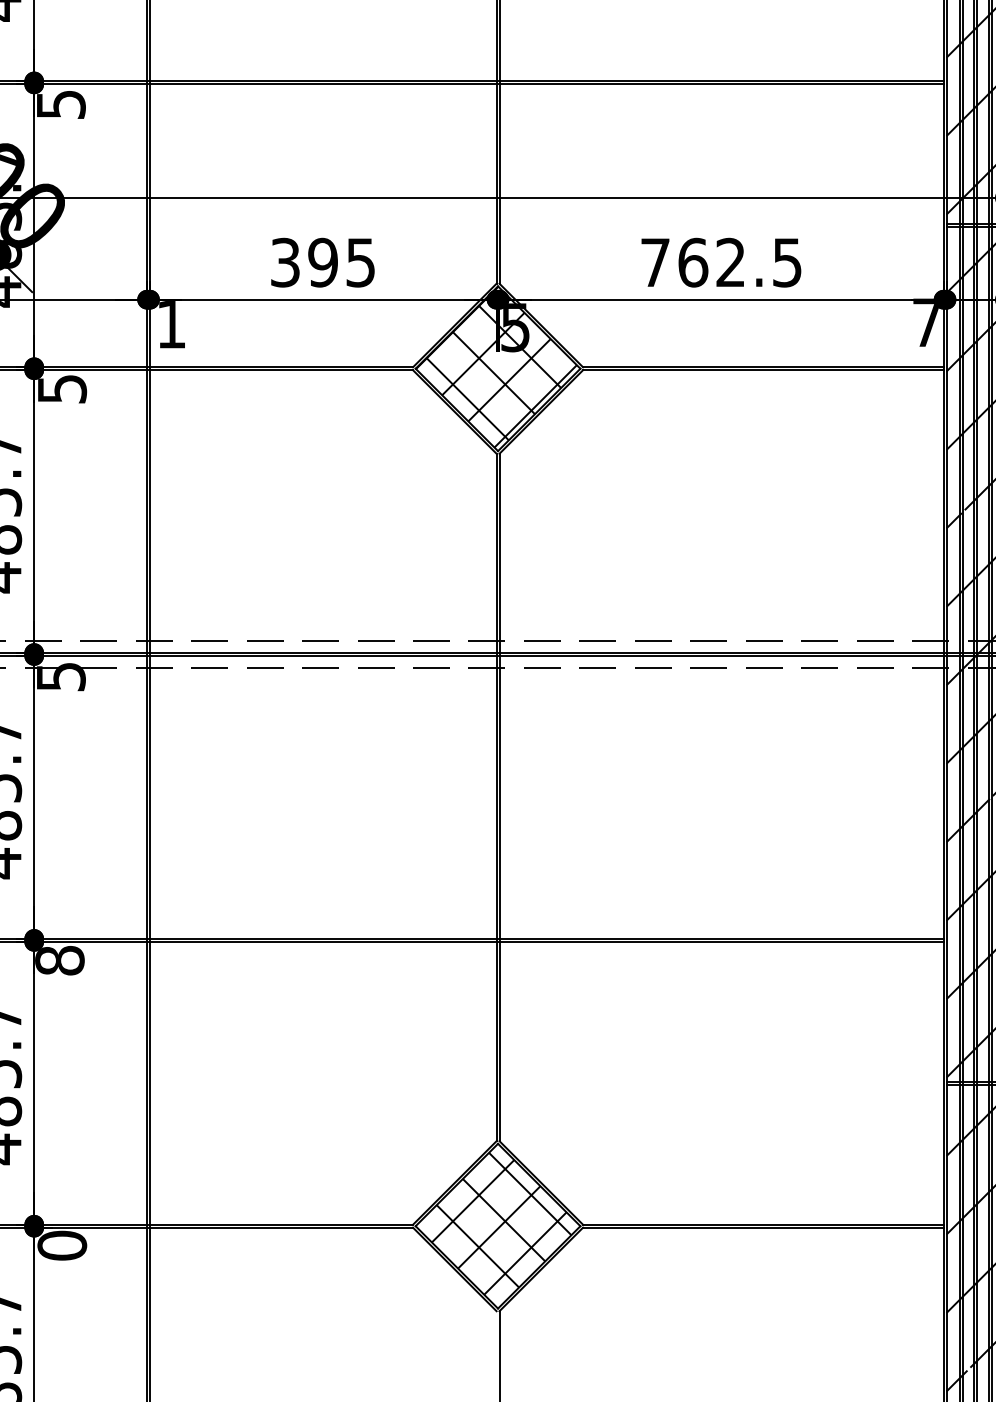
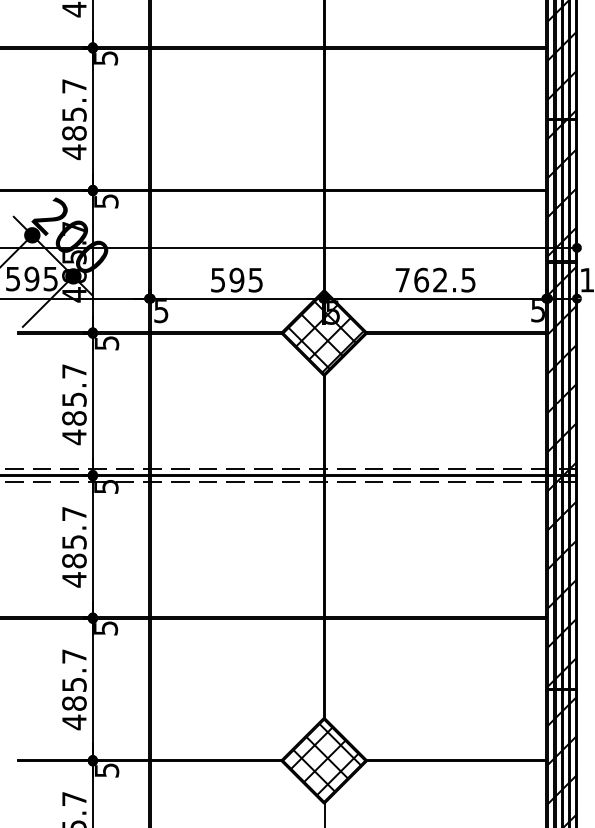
text: (286, 261) -> (218, 279), 395 -> 595
text: (171, 325) -> (161, 311), 1 -> 5
text: (925, 325) -> (537, 311), 7 -> 5
text: (61, 961) -> (106, 628), 8 -> 5
text: (61, 1245) -> (106, 770), 0 -> 5

